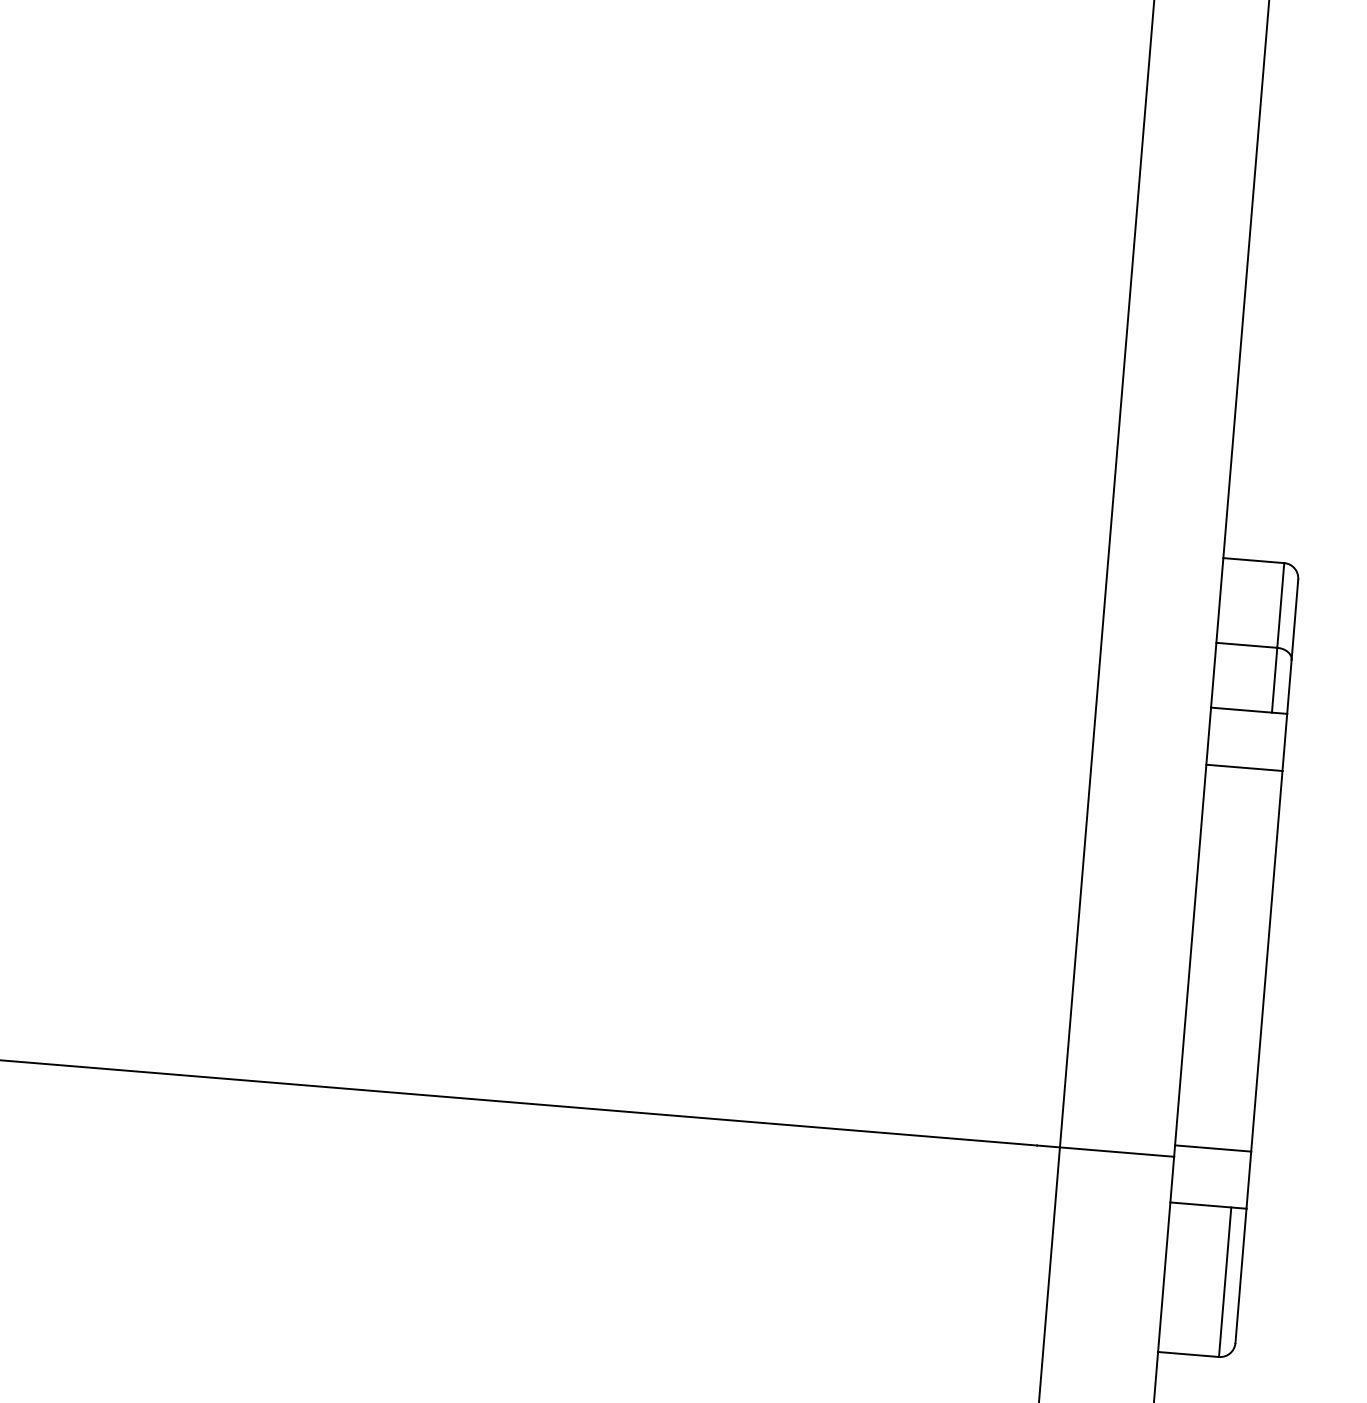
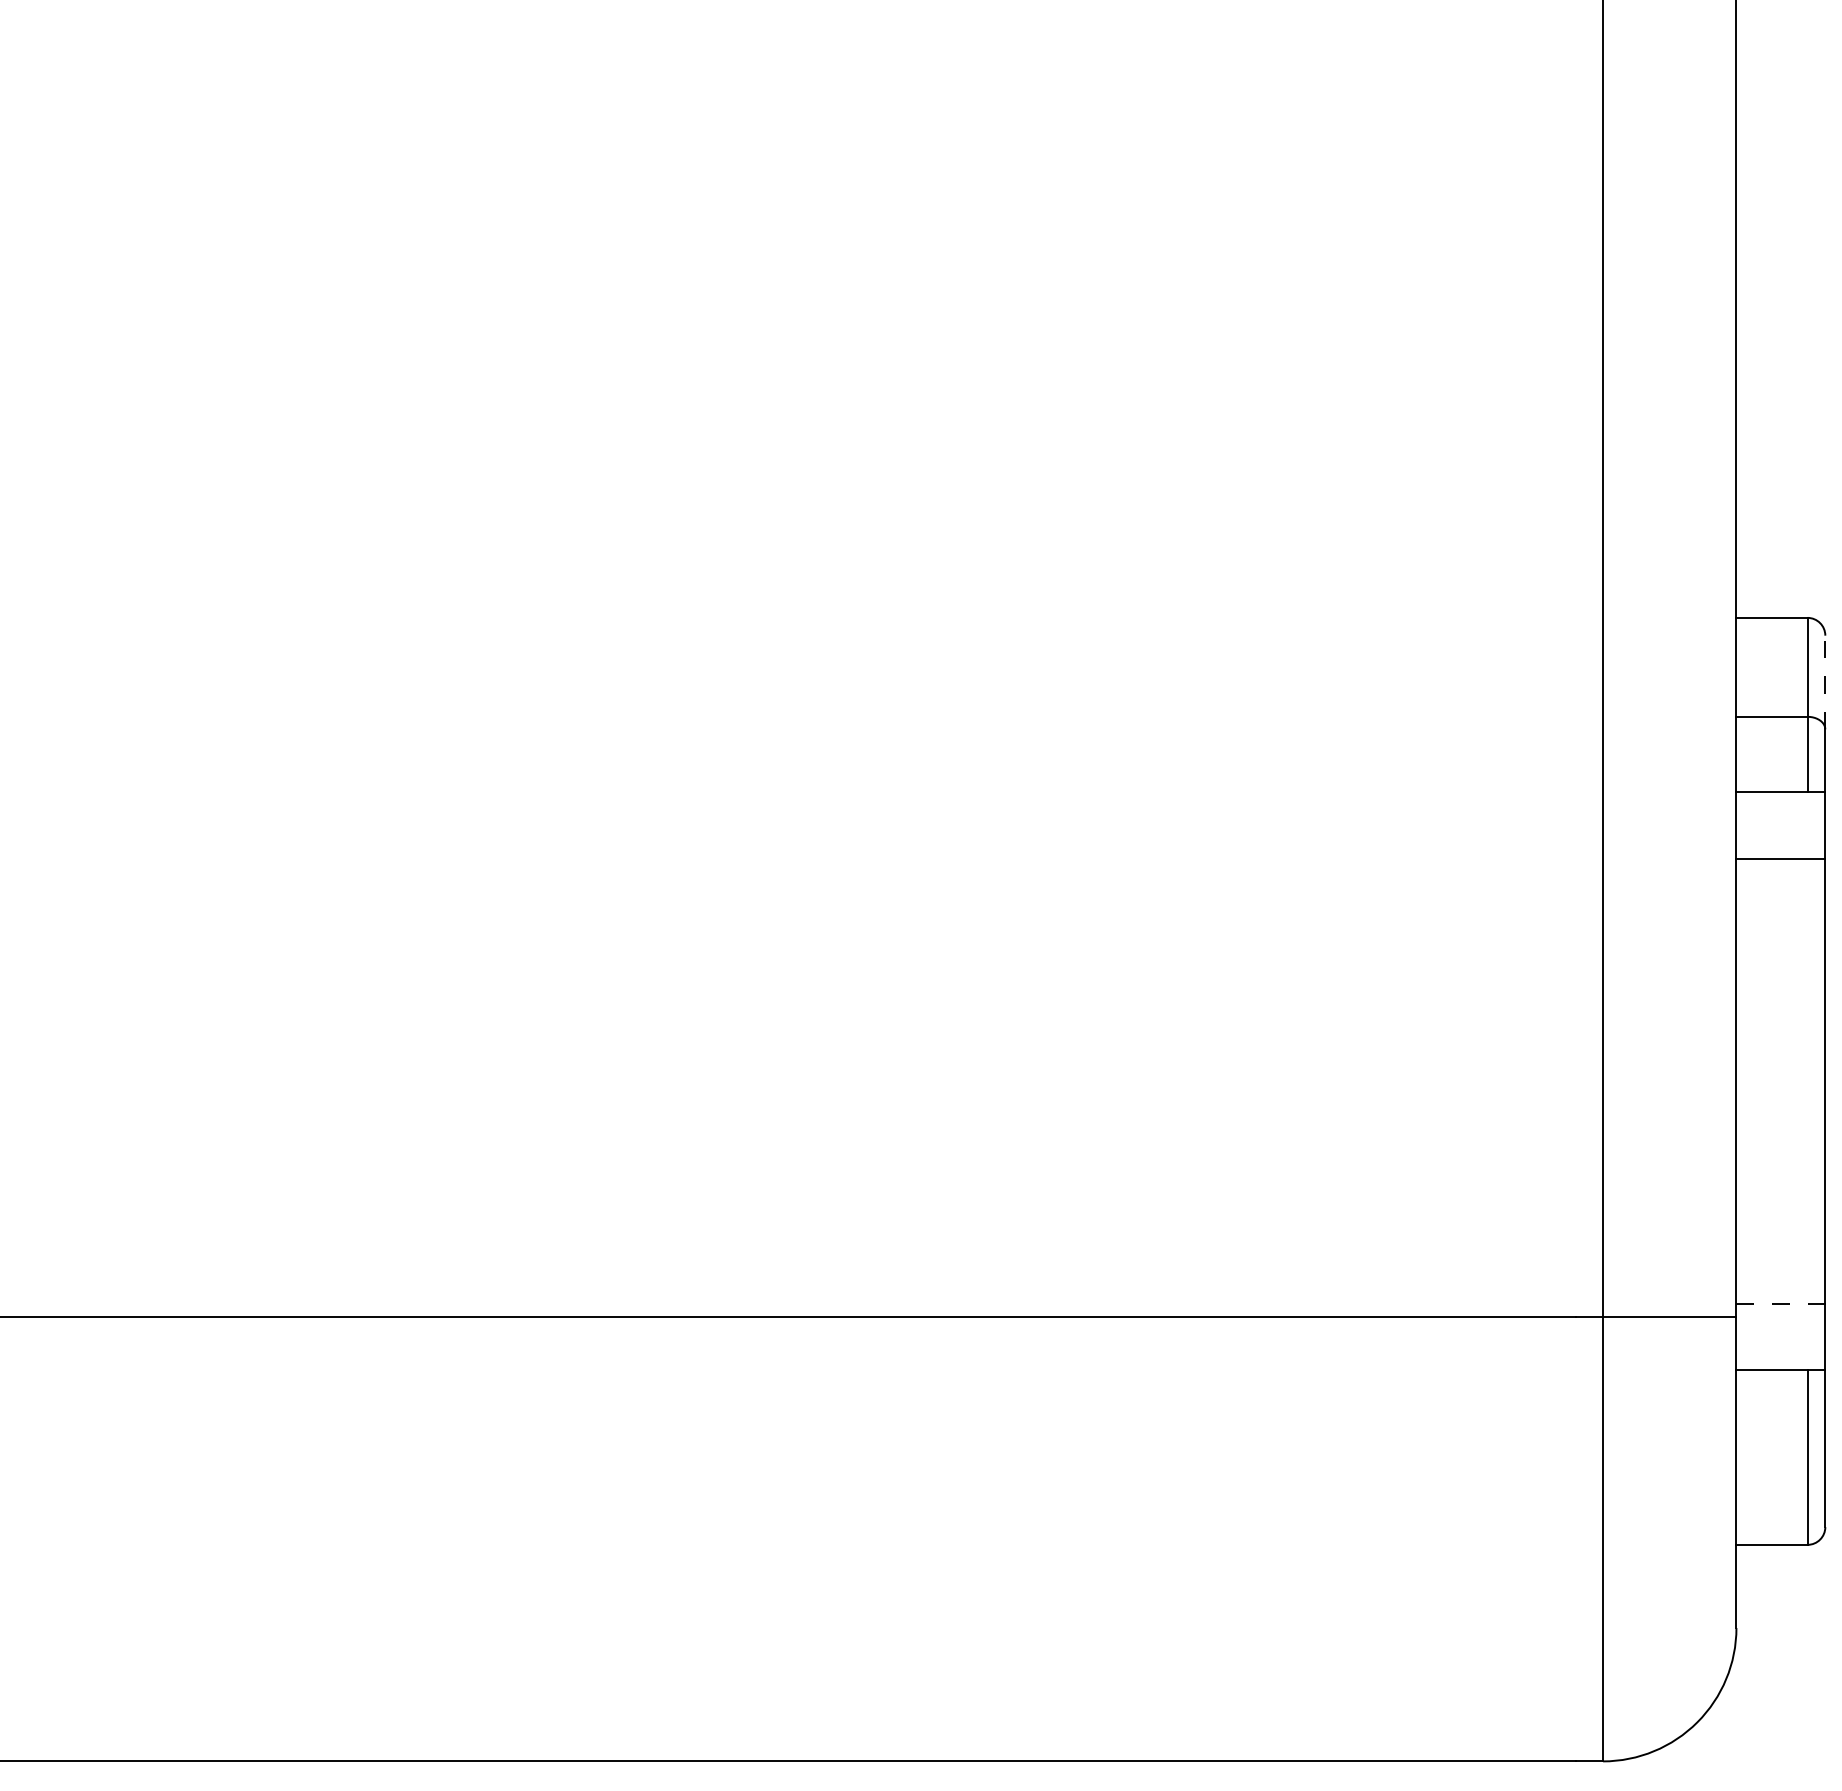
line: (1295, 619) -> (1825, 682), solid -> dashed
line: (1213, 1148) -> (1781, 1303), solid -> dashed

